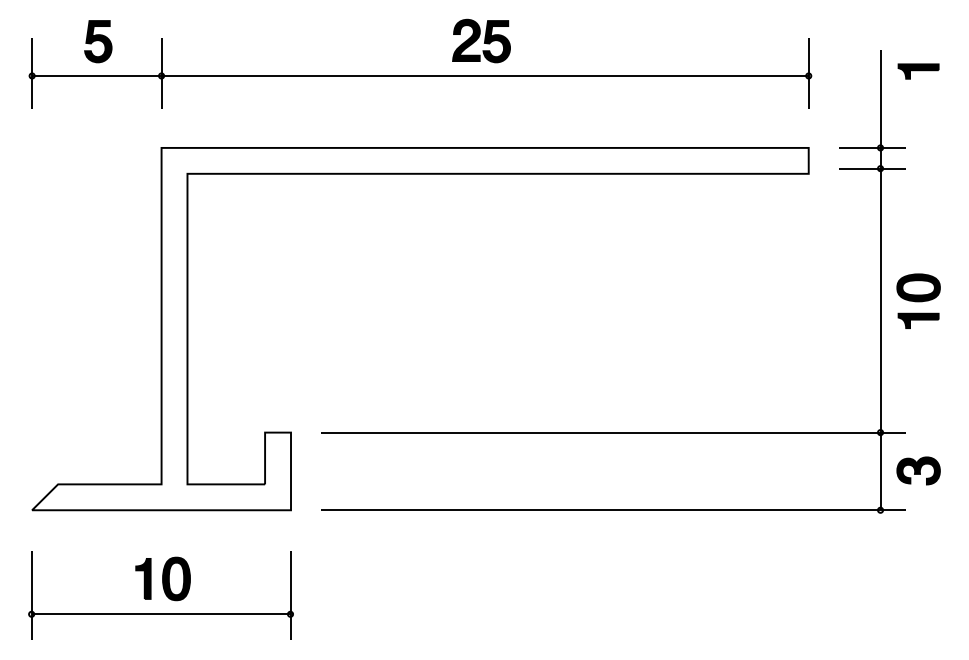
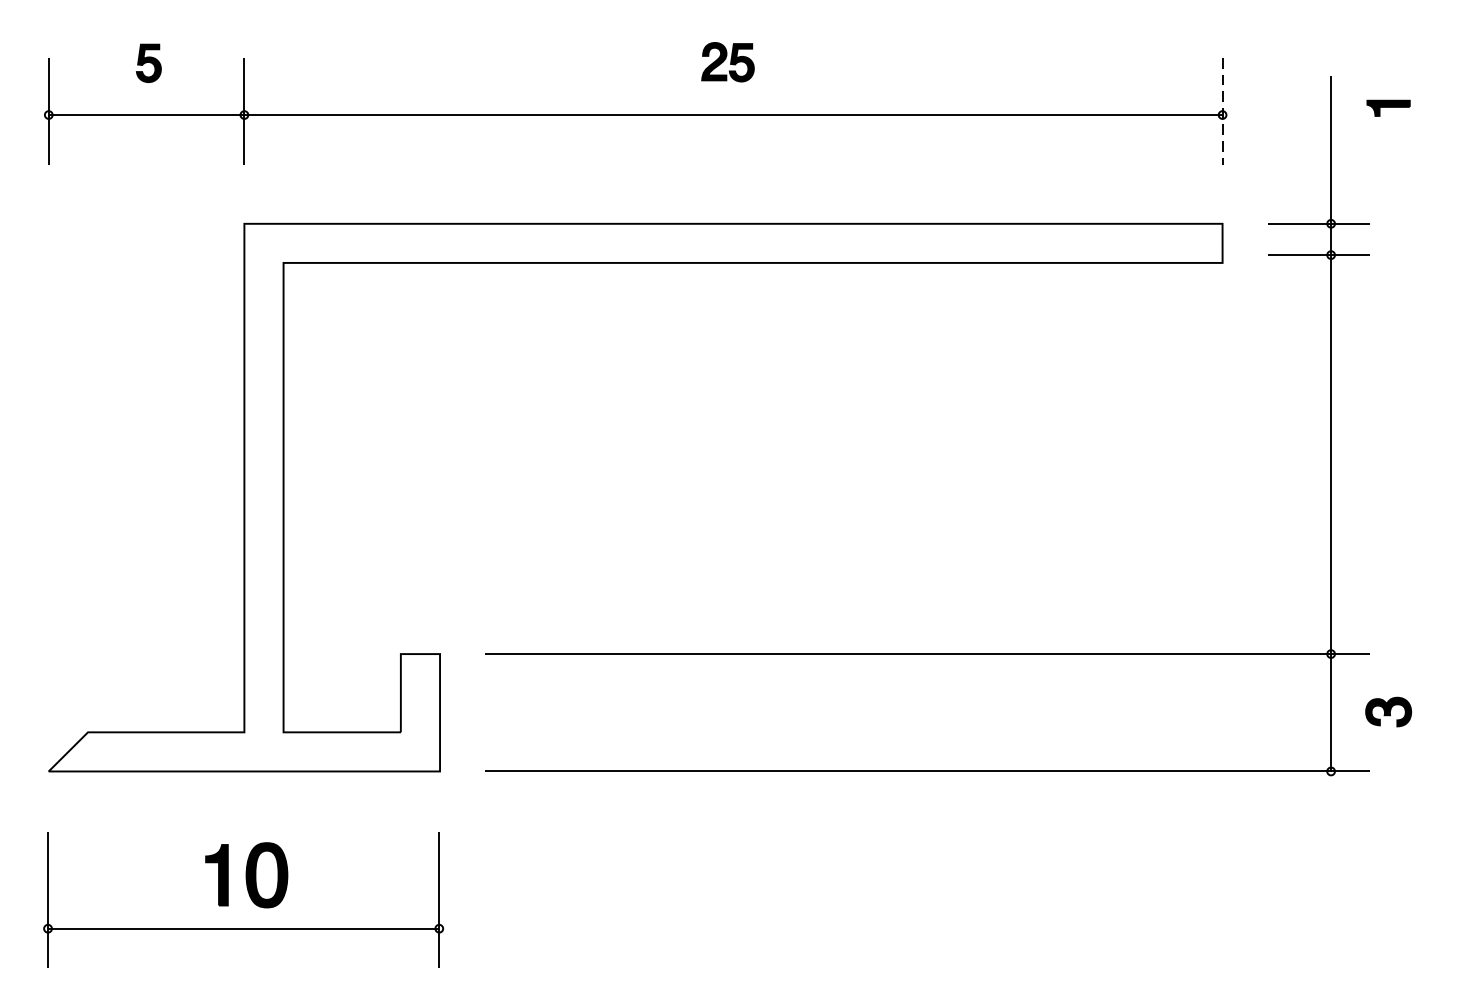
part: (481, 40) -> (727, 61), size x0.6
part: (98, 41) -> (149, 62), size x0.6
part: (918, 71) -> (1388, 108), size x0.7
line: (808, 74) -> (1222, 112), solid -> dashed
part: (918, 300) -> (1388, 454), removed
part: (918, 470) -> (1388, 711), size x0.7

